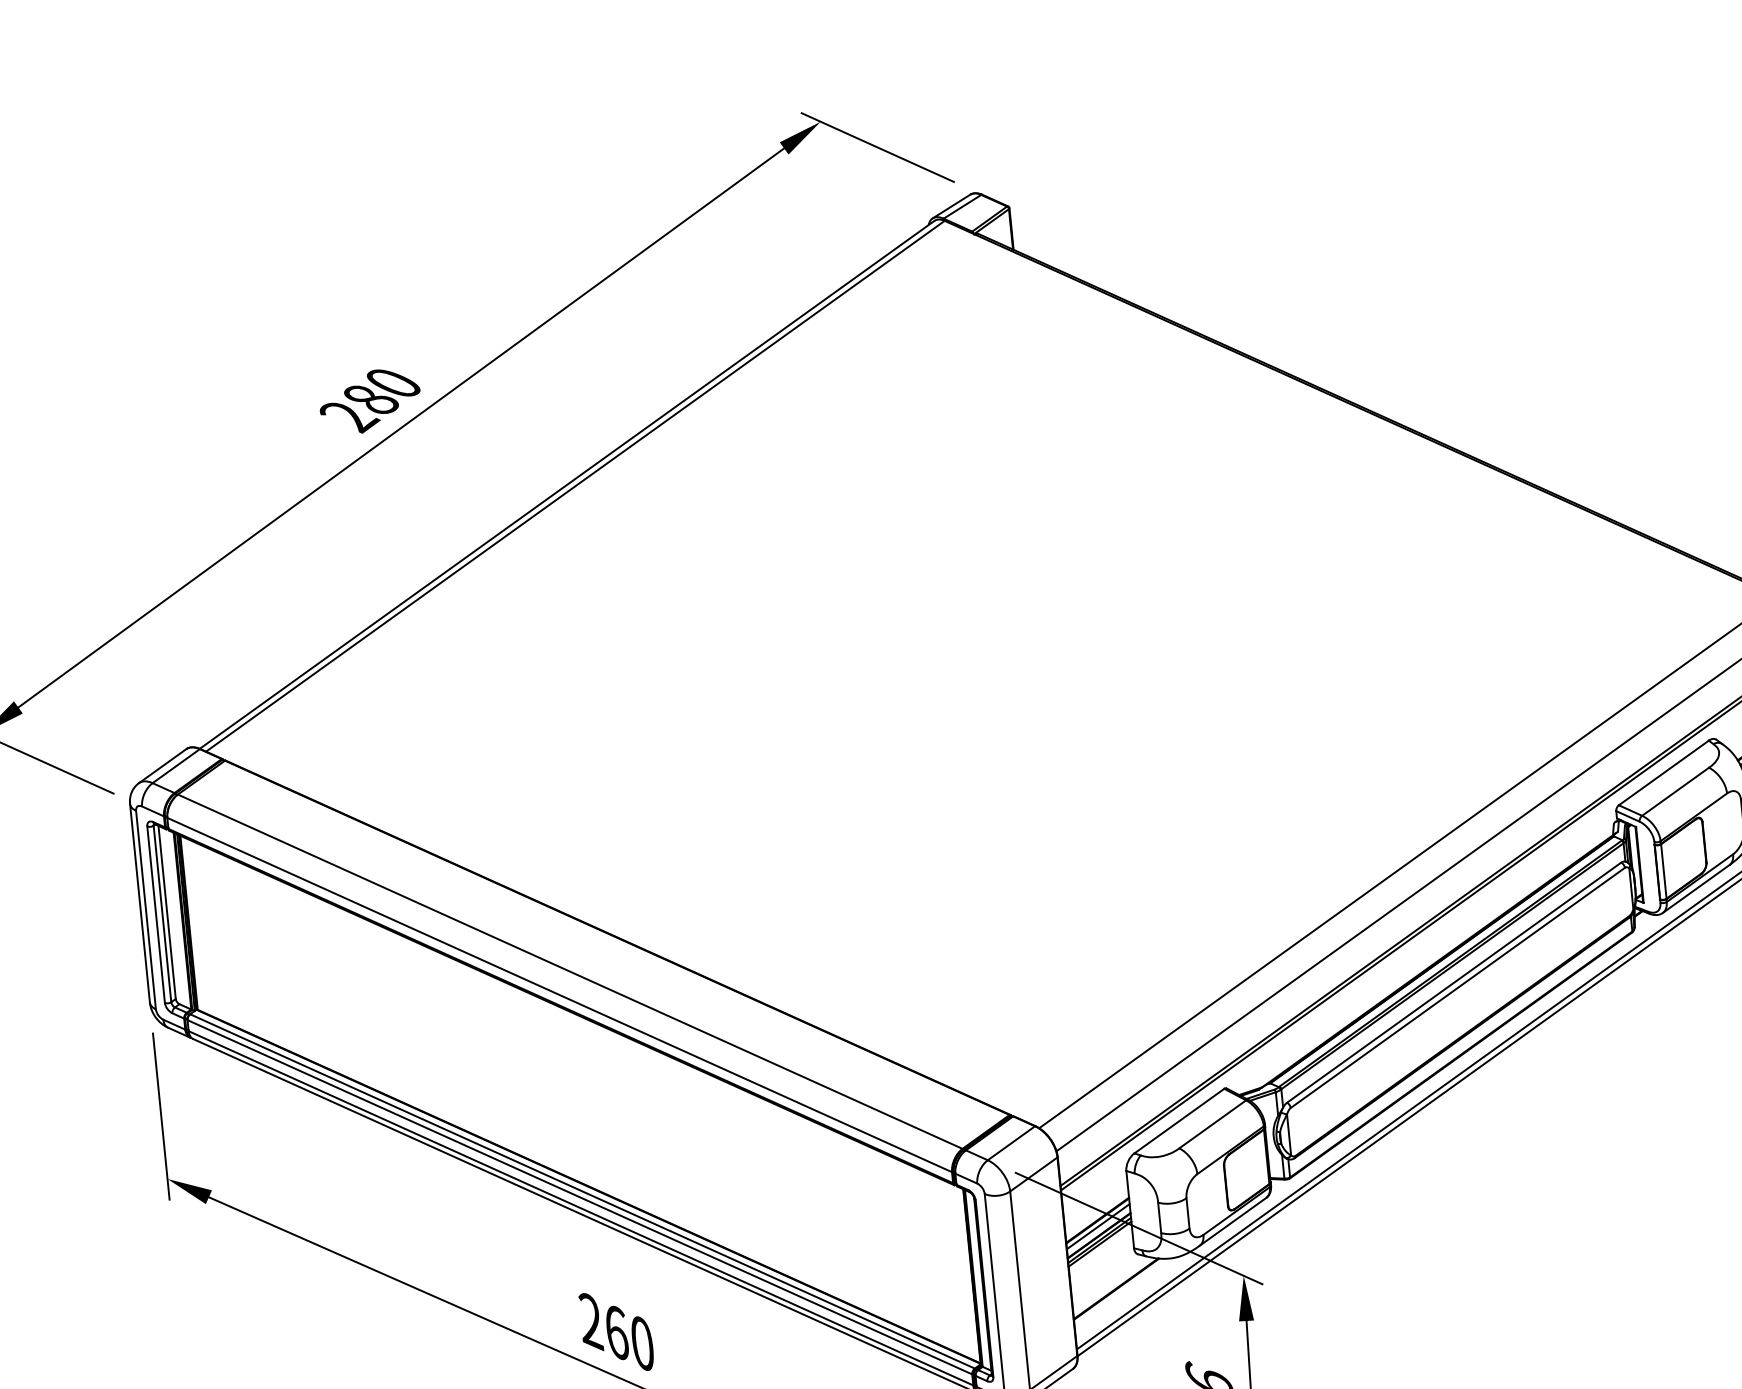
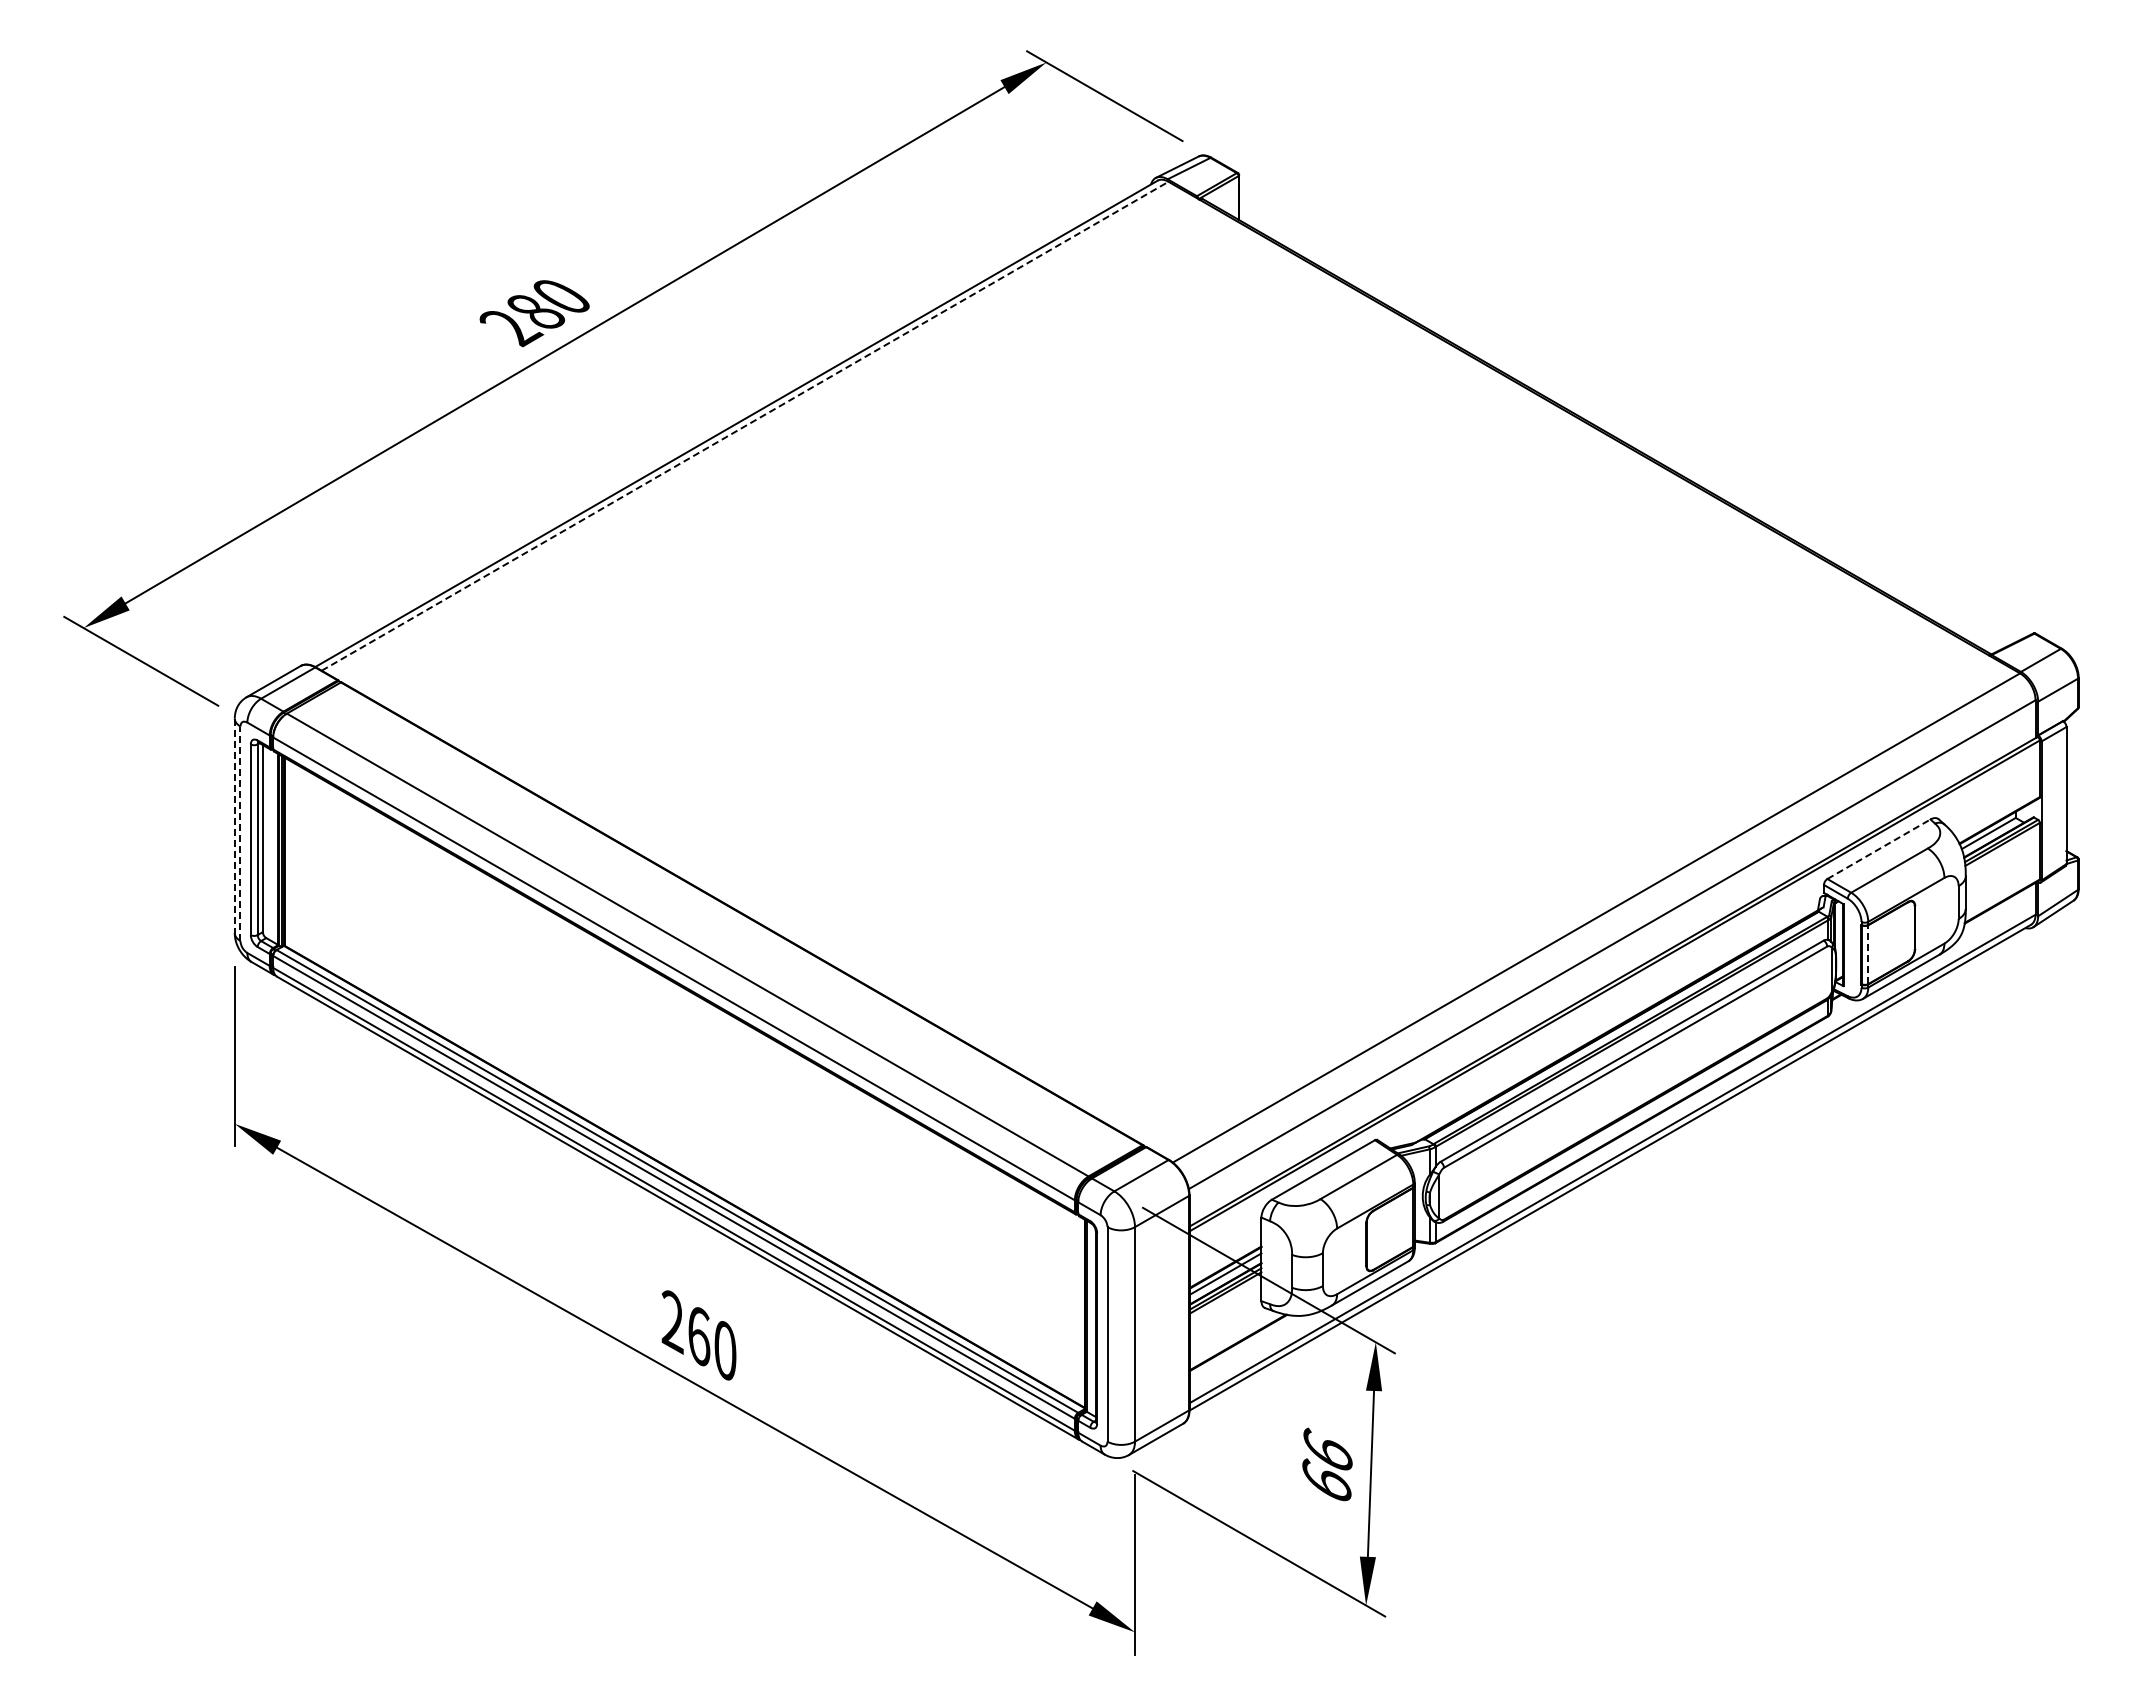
line: (575, 486) -> (745, 426), solid -> dashed
line: (1663, 773) -> (1878, 849), solid -> dashed
line: (1663, 871) -> (1868, 954), solid -> dashed
line: (139, 903) -> (234, 826), solid -> dashed
line: (145, 909) -> (240, 833), solid -> dashed

